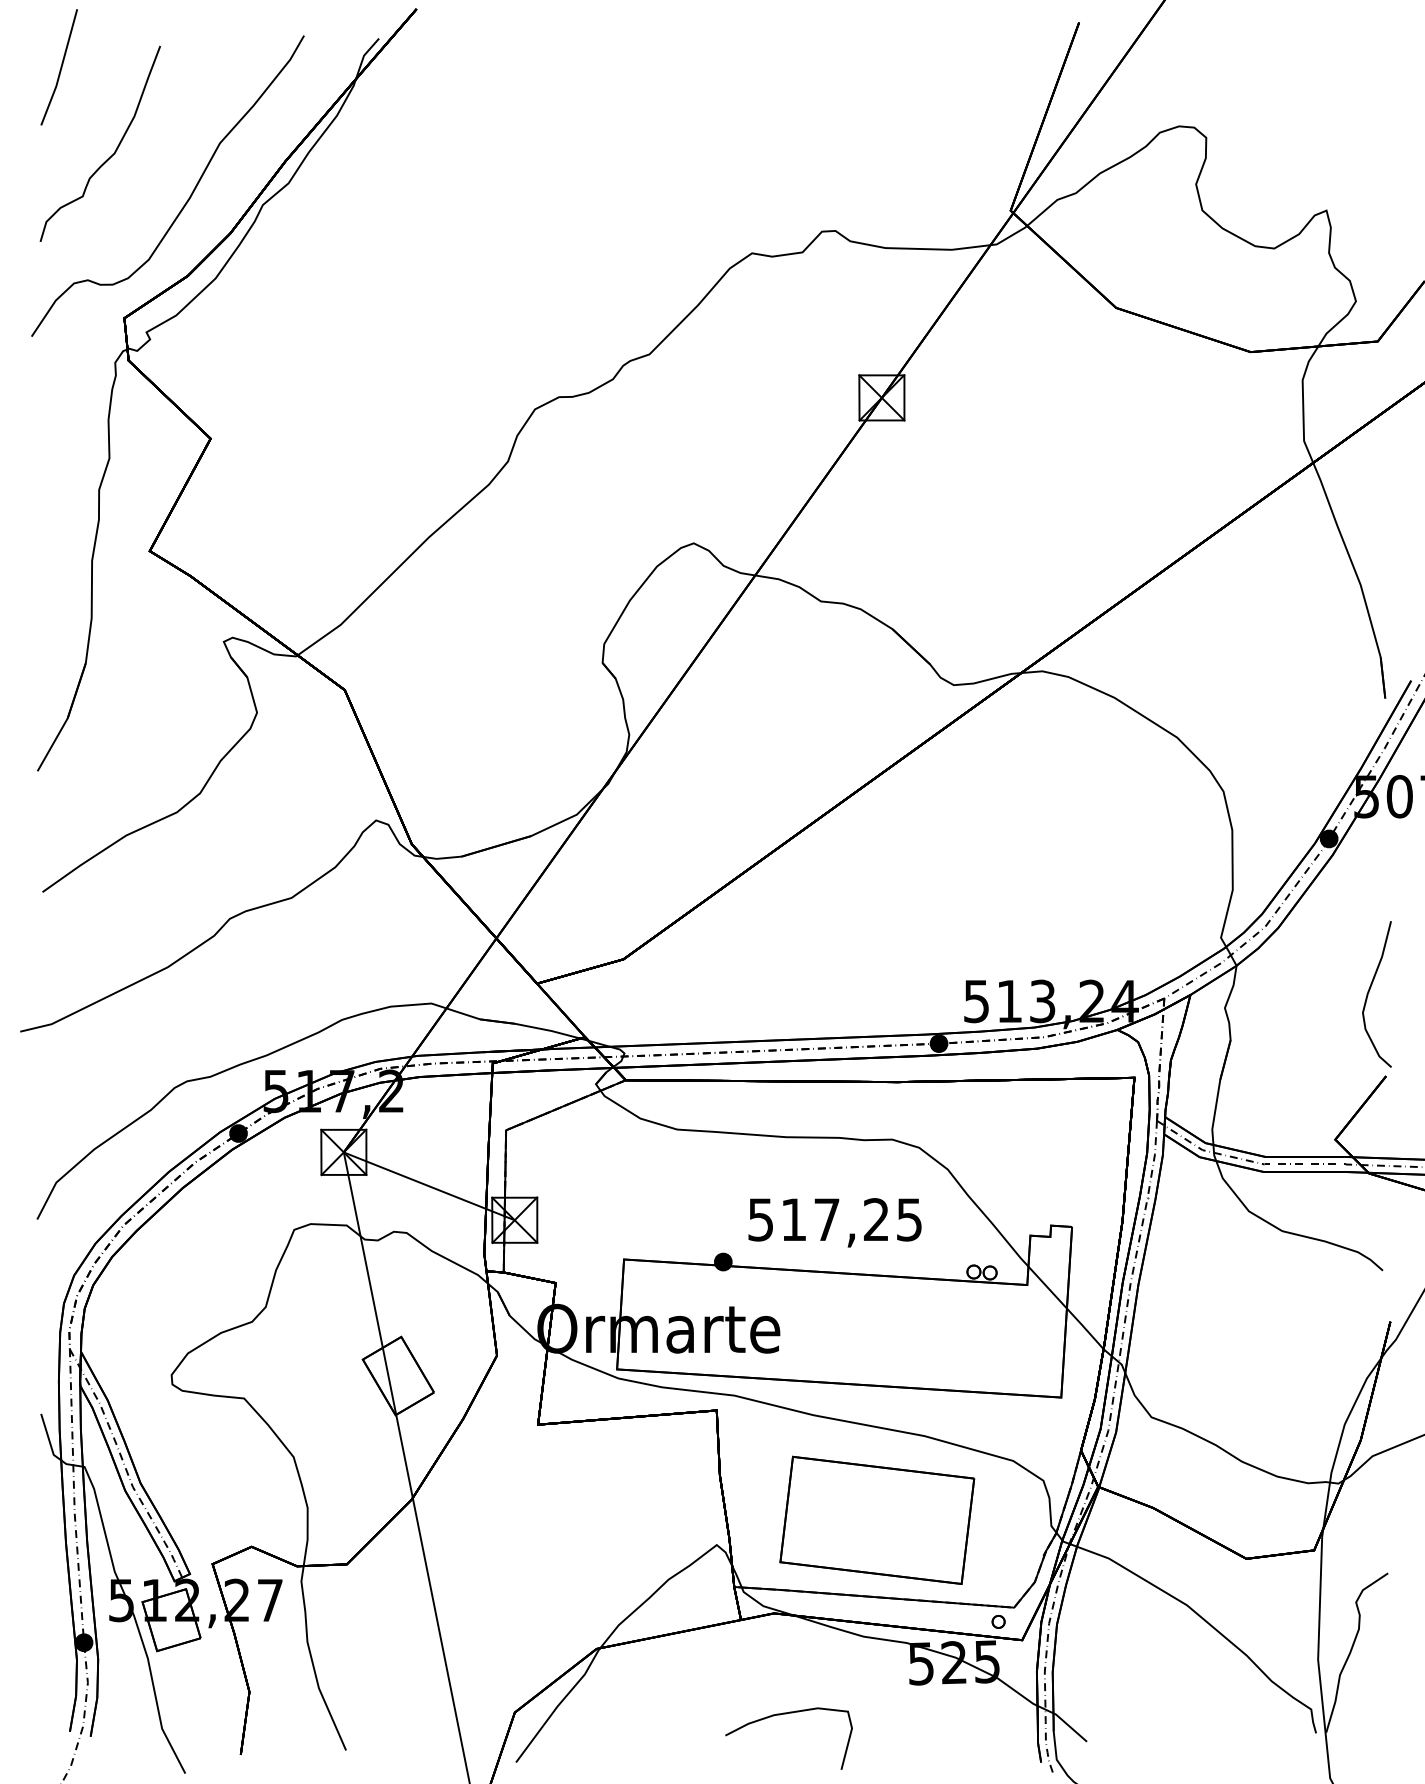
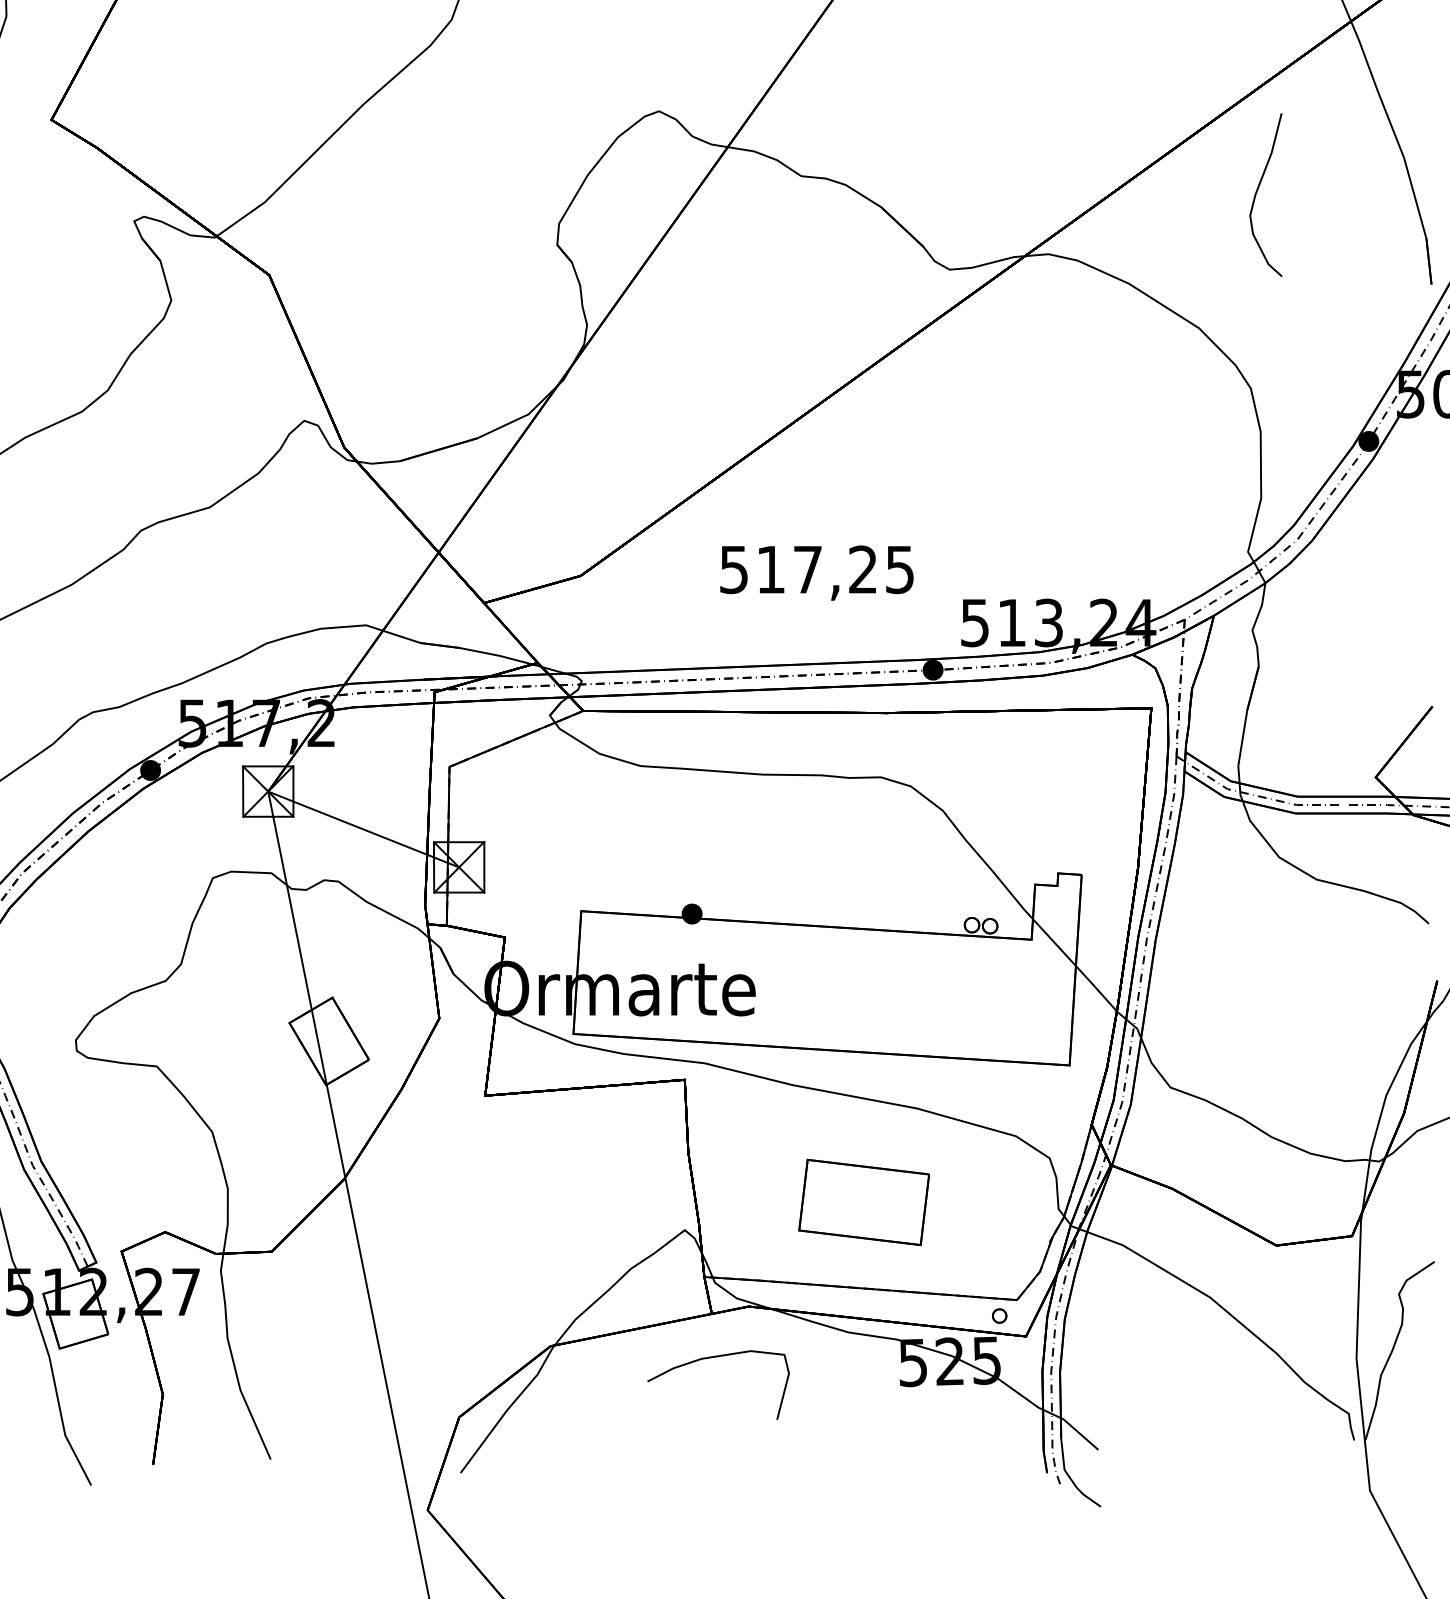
curve: (1369, 992) -> (1257, 192), moved
text: (834, 1222) -> (816, 572), moved
part: (877, 1519) -> (864, 1201), size x0.6
curve: (786, 1714) -> (715, 1358), moved

